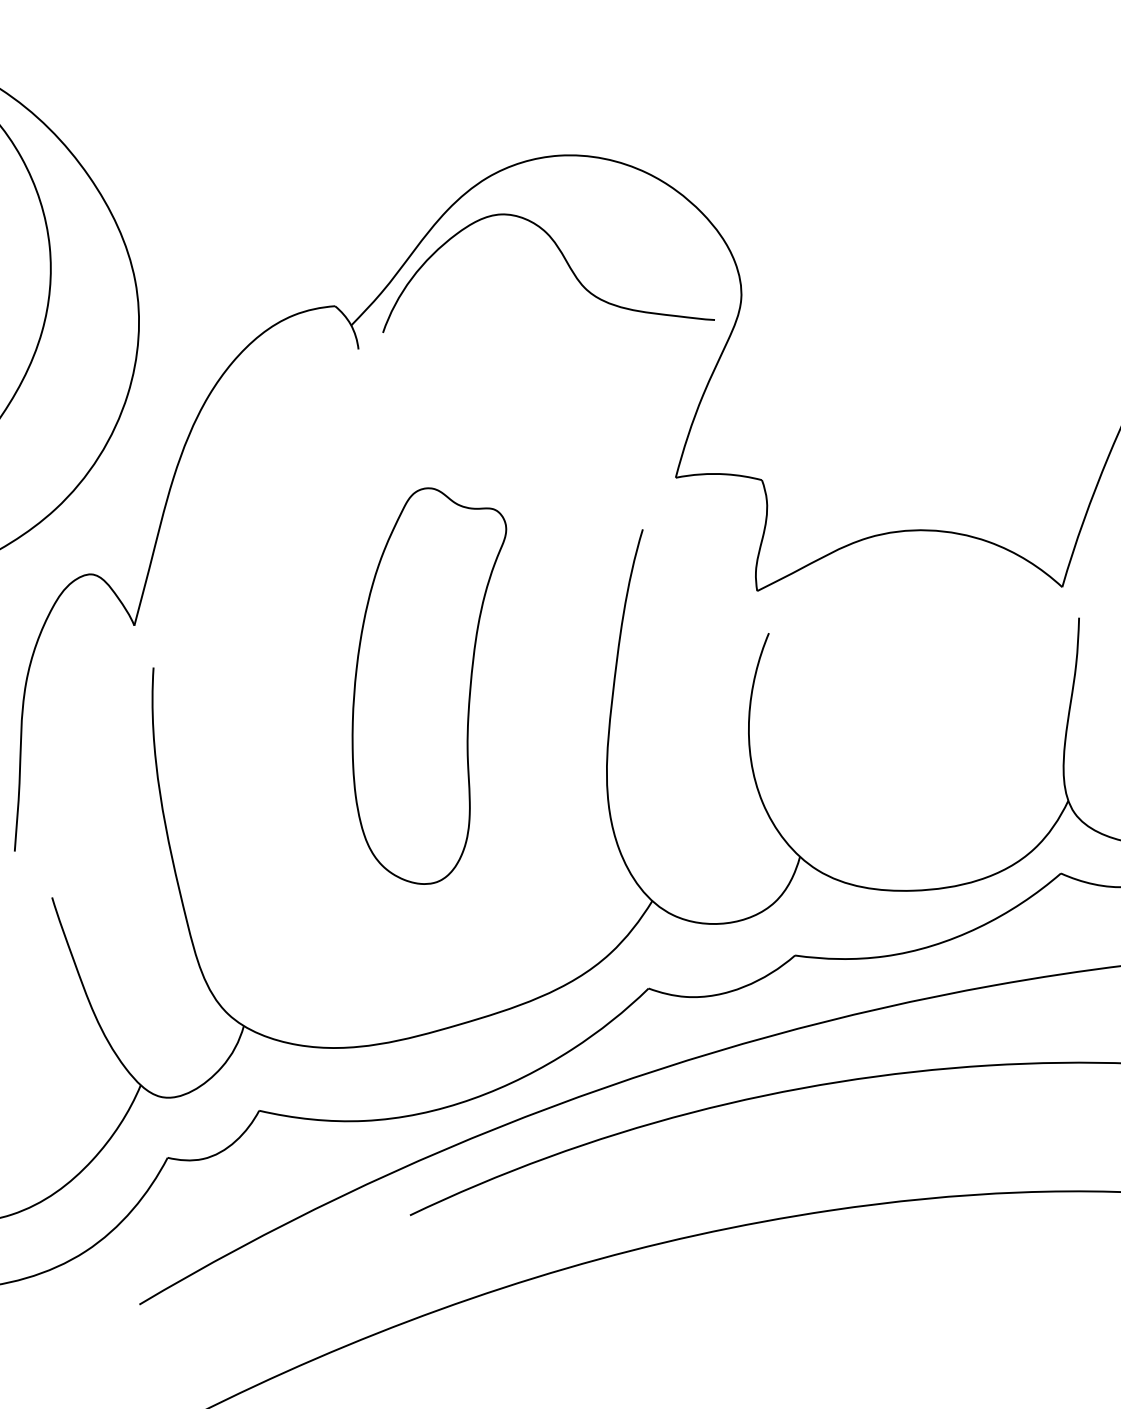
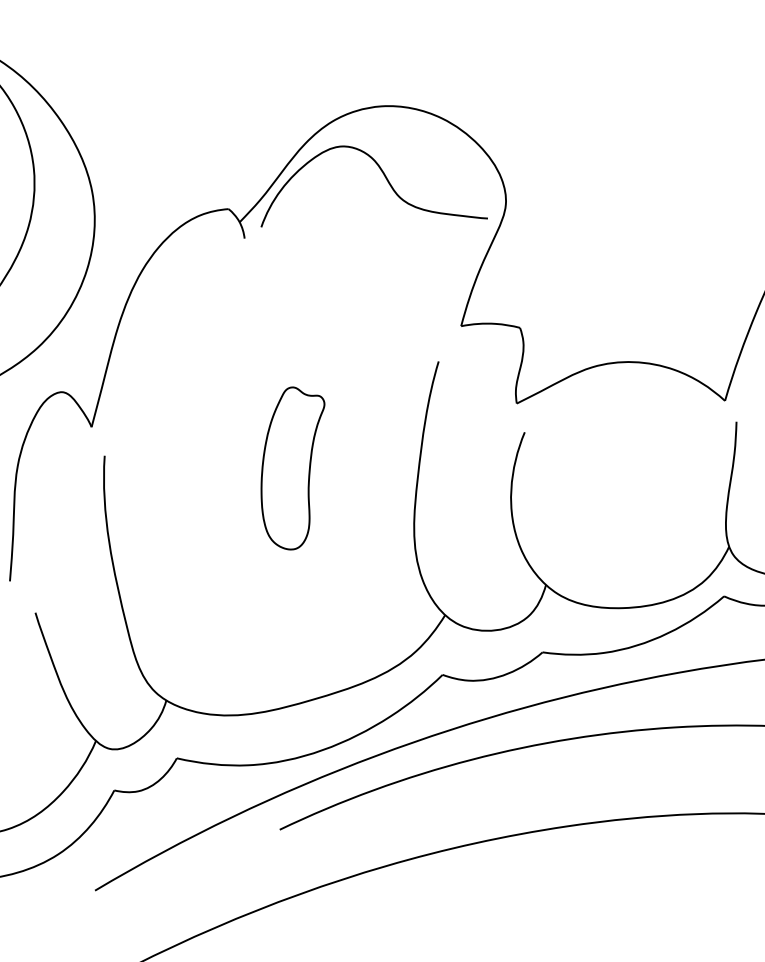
part: (428, 686) -> (292, 468), size x0.6

